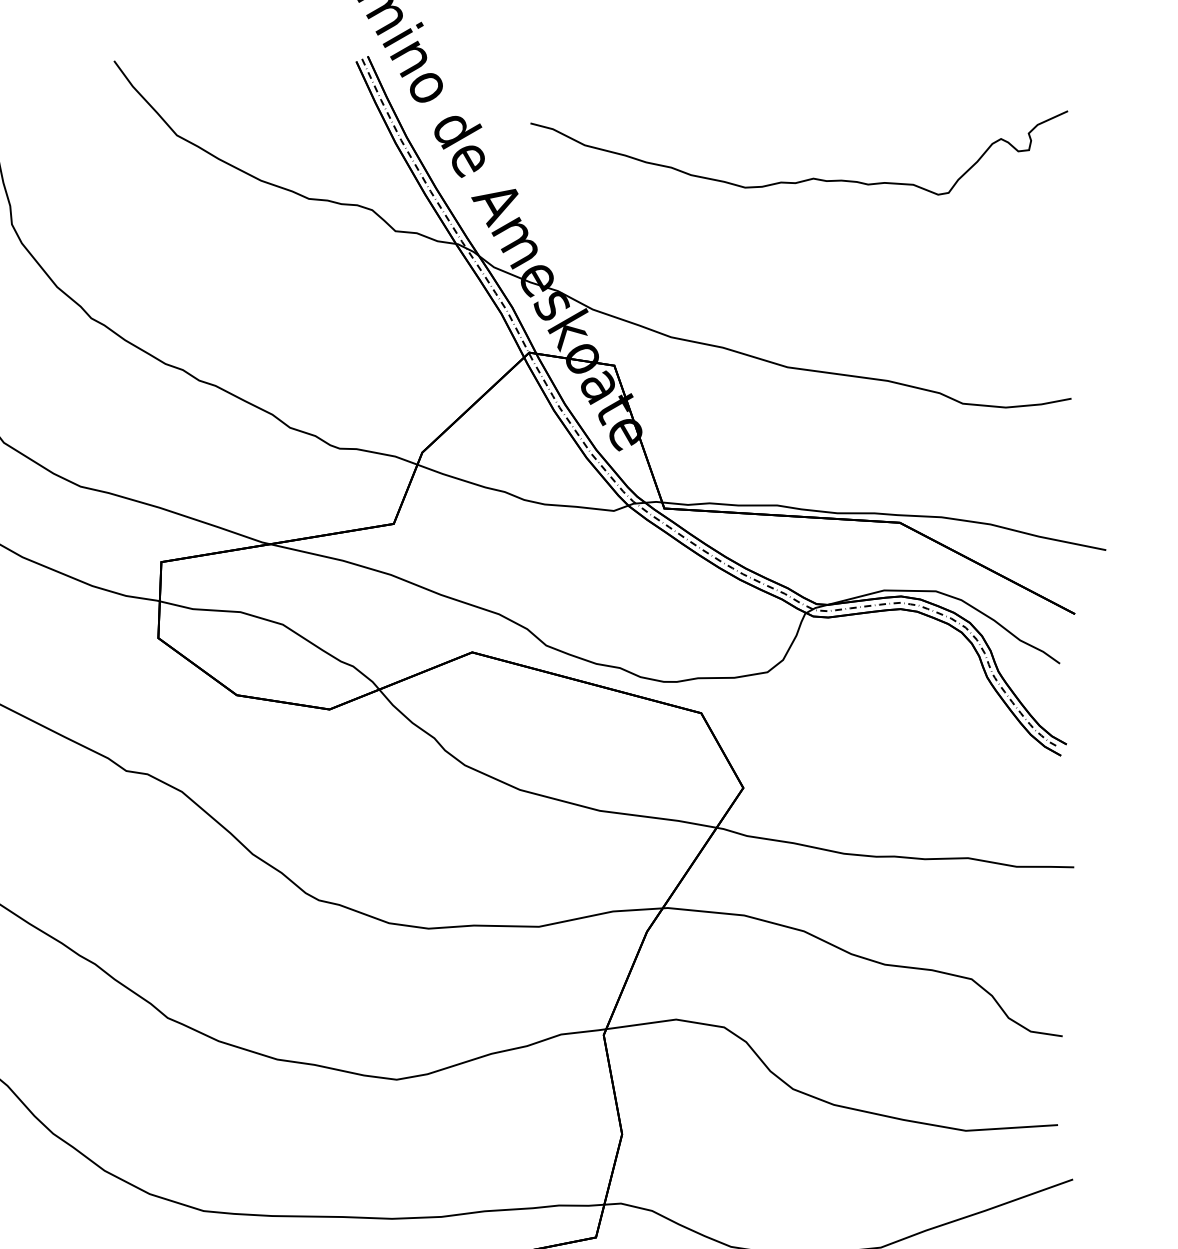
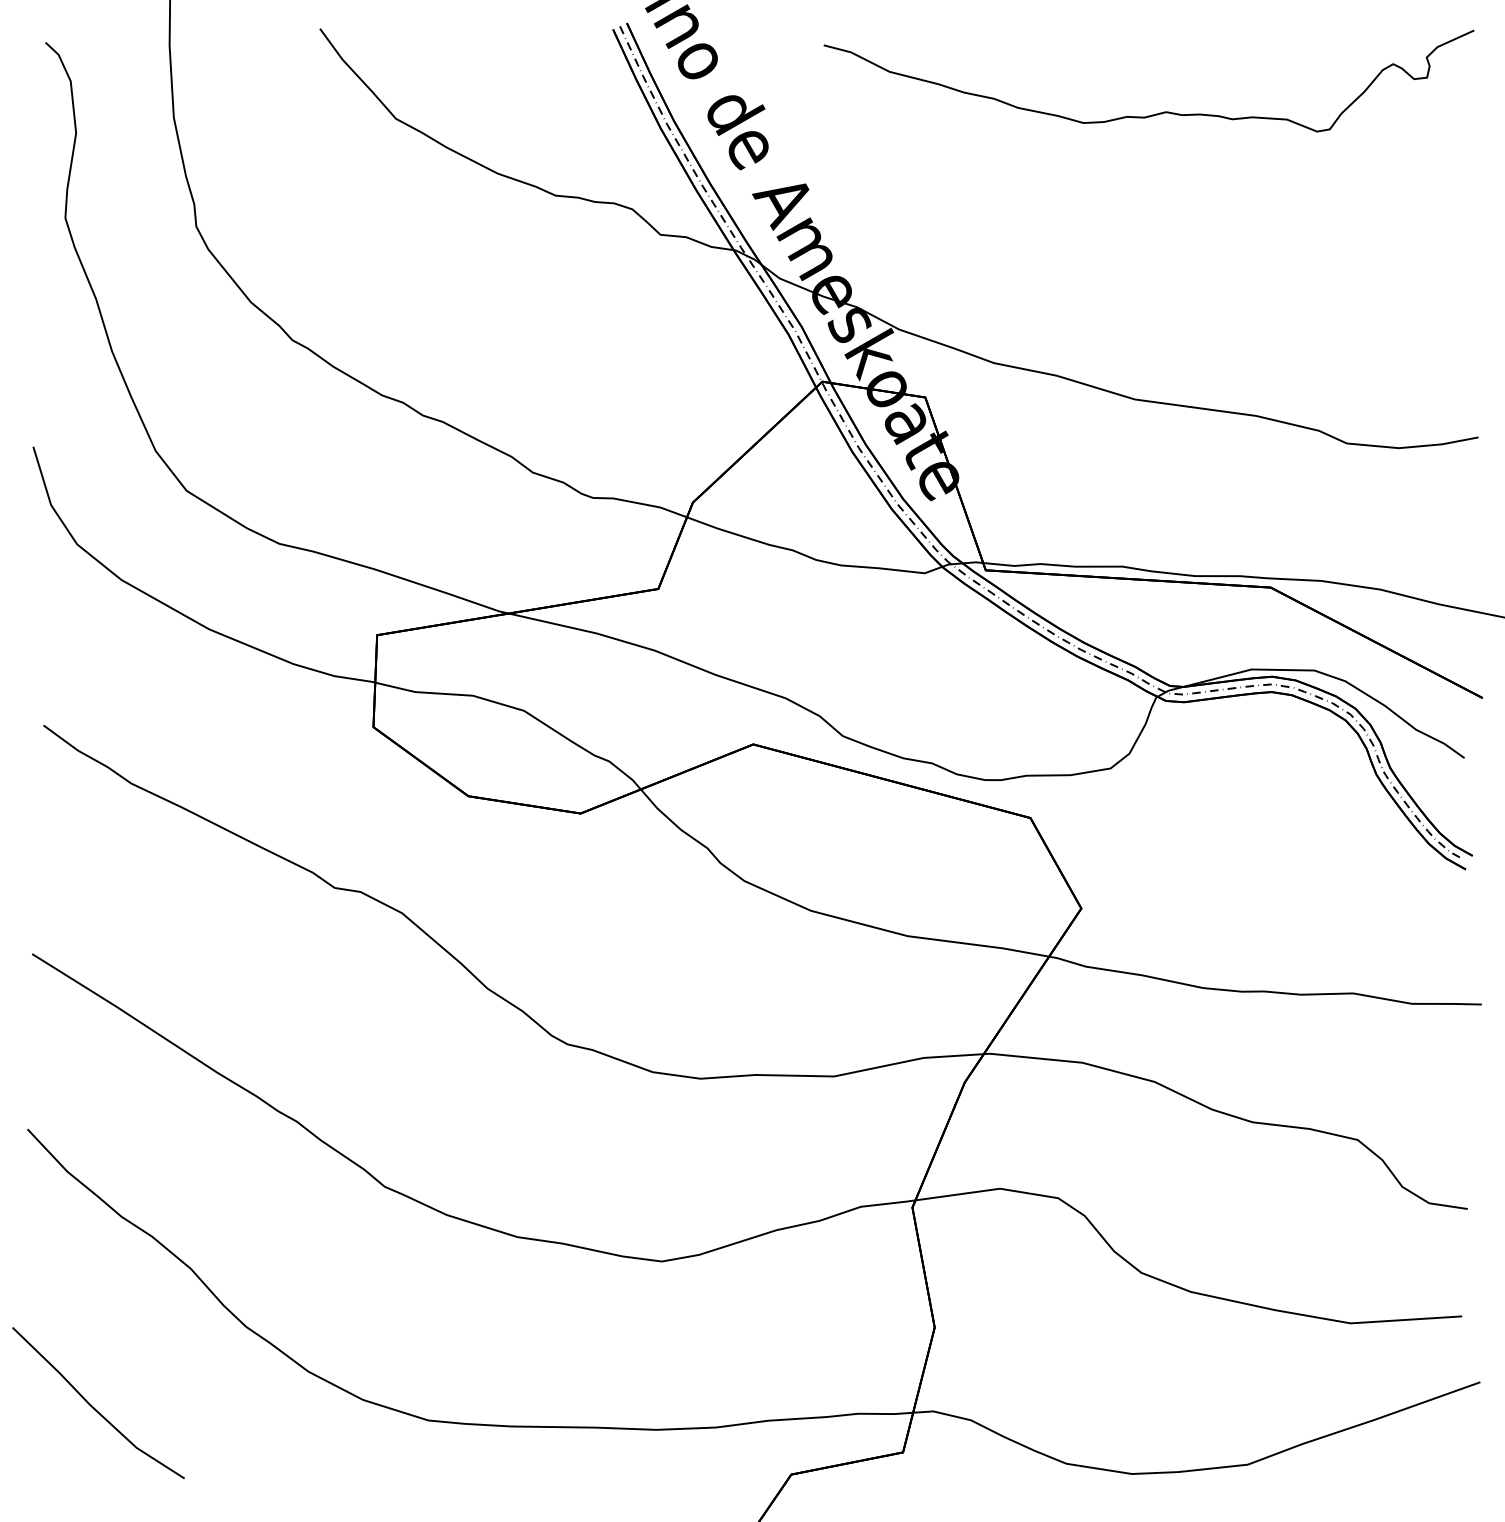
curve: (804, 179) -> (1155, 113), moved

